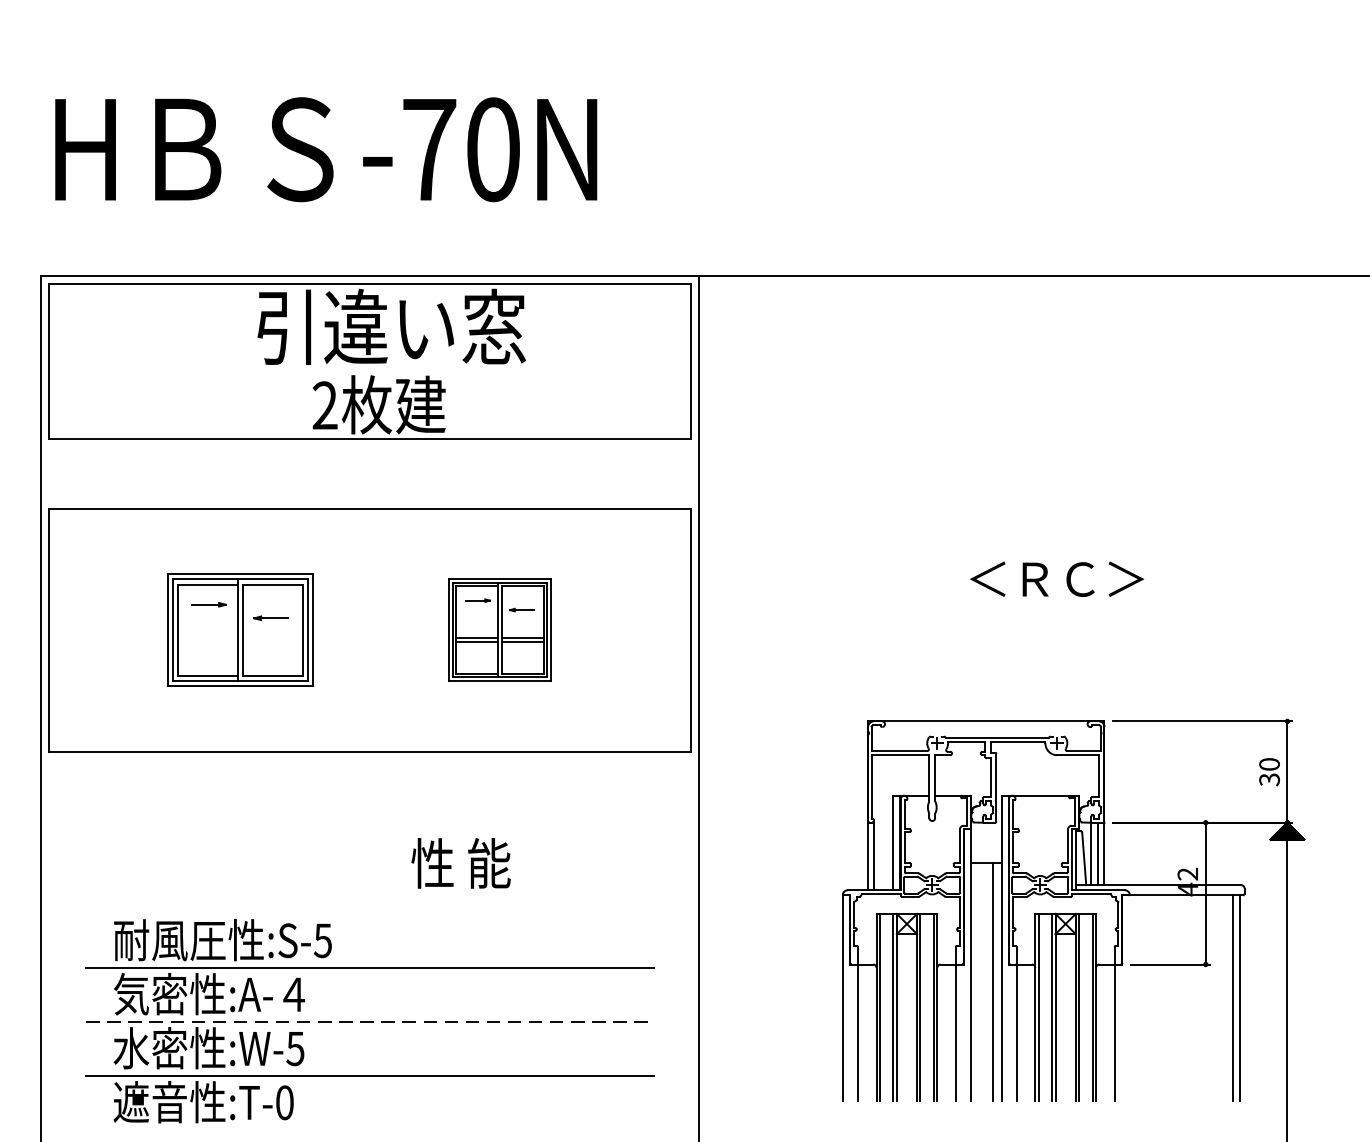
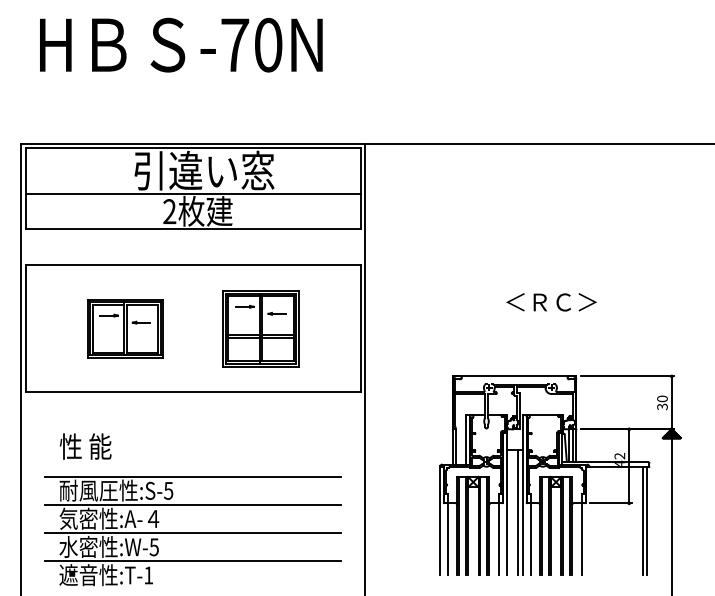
text: (326, 148) -> (181, 44), moved
line: (368, 372) -> (192, 194), added
part: (499, 629) -> (260, 328), size x1.43
text: (460, 863) -> (85, 446), moved
line: (370, 913) -> (193, 476), added
line: (370, 1022) -> (193, 533), dashed -> solid
text: (284, 1102) -> (148, 575), :T-0 -> :T-1

